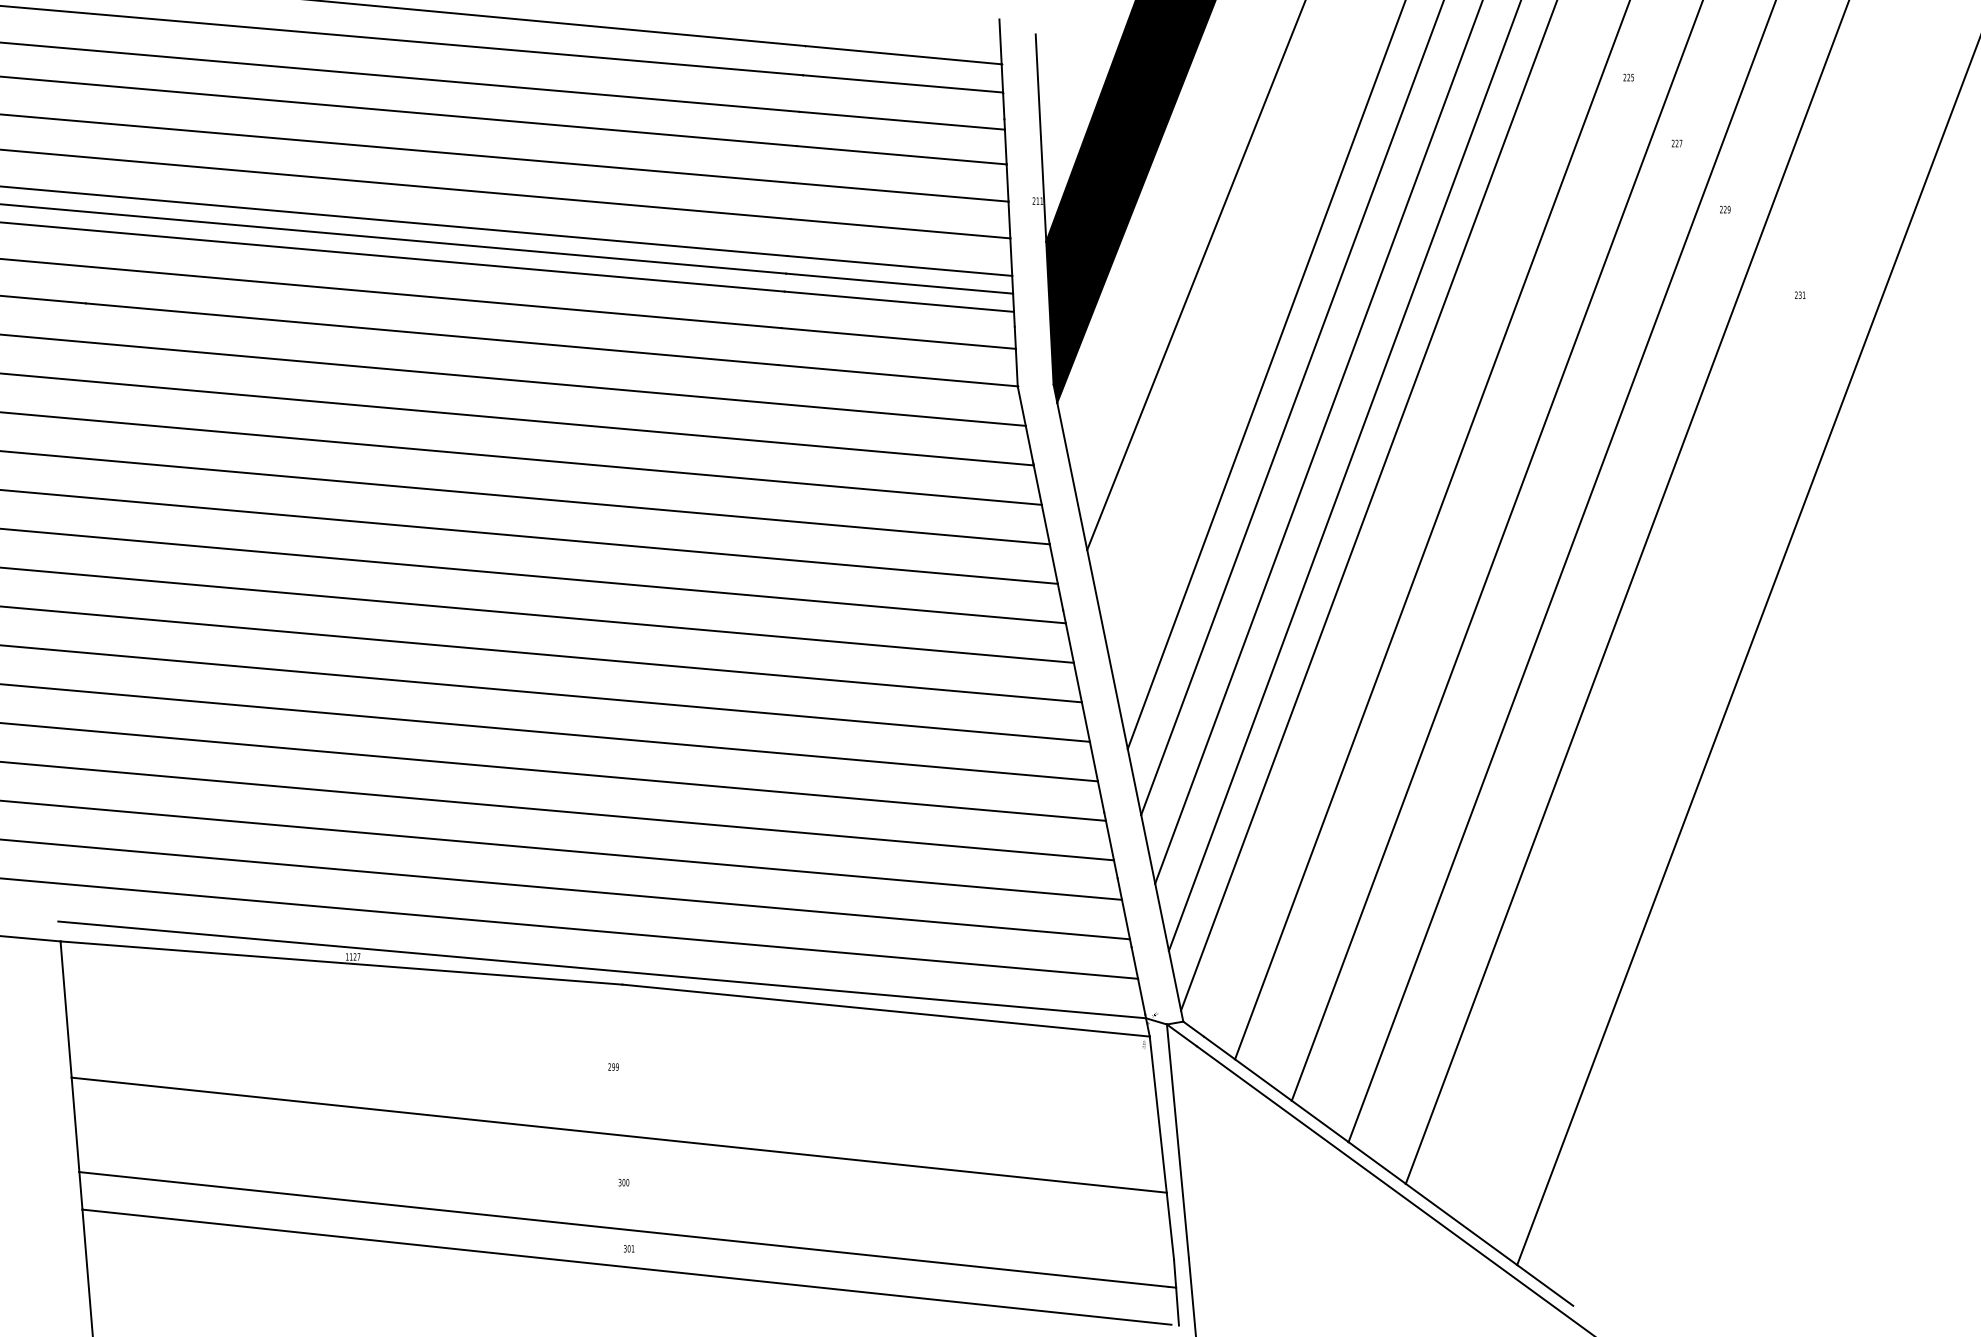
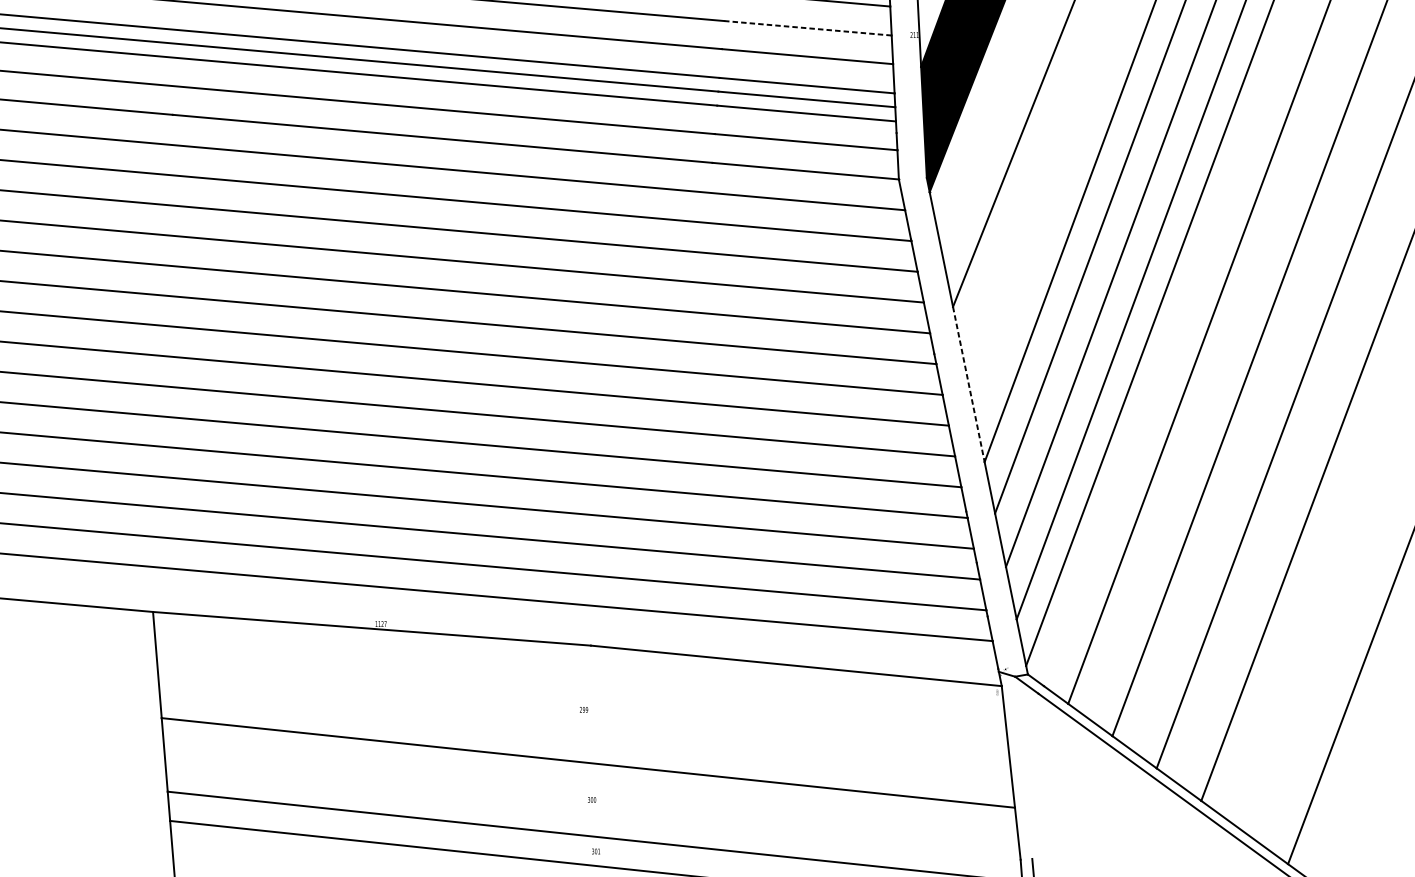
line: (901, 192) -> (808, 28), solid -> dashed
line: (1107, 649) -> (968, 384), solid -> dashed
line: (602, 969) -> (575, 633), removed
line: (1177, 1141) -> (1023, 767), removed

